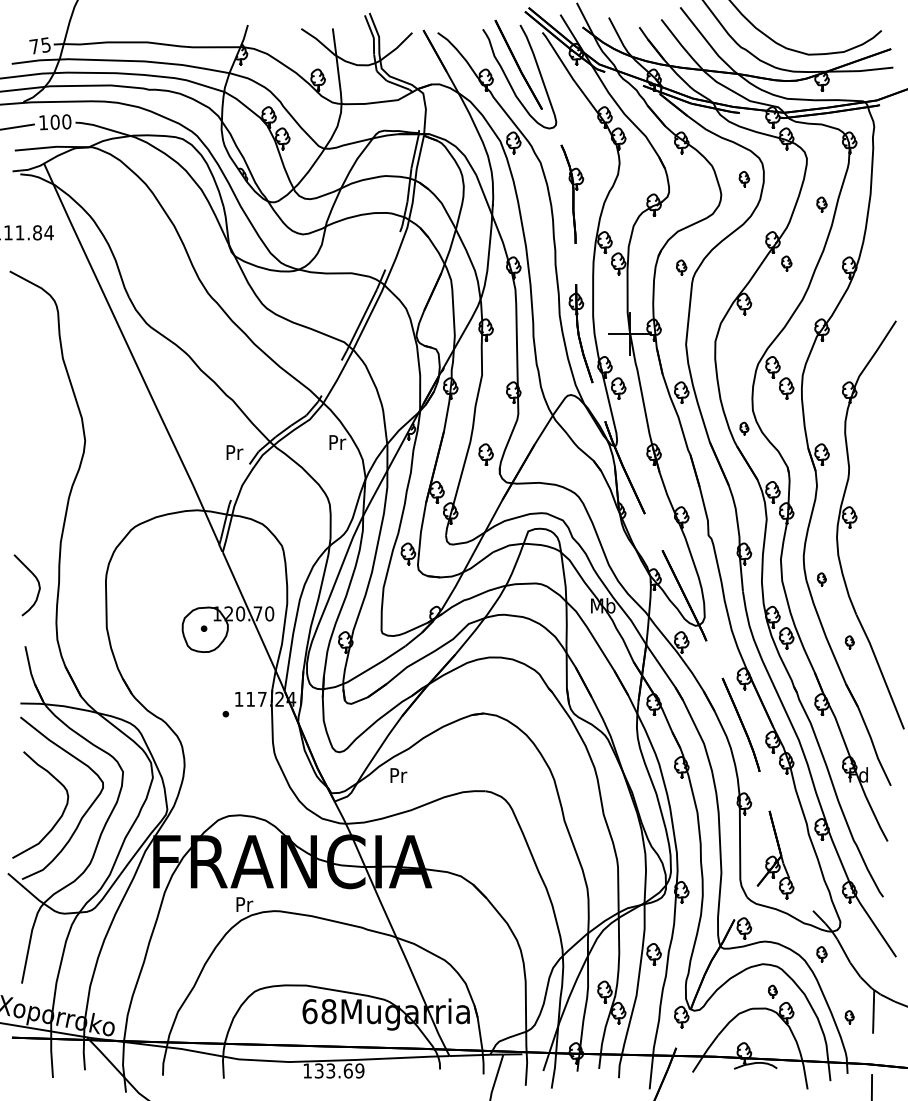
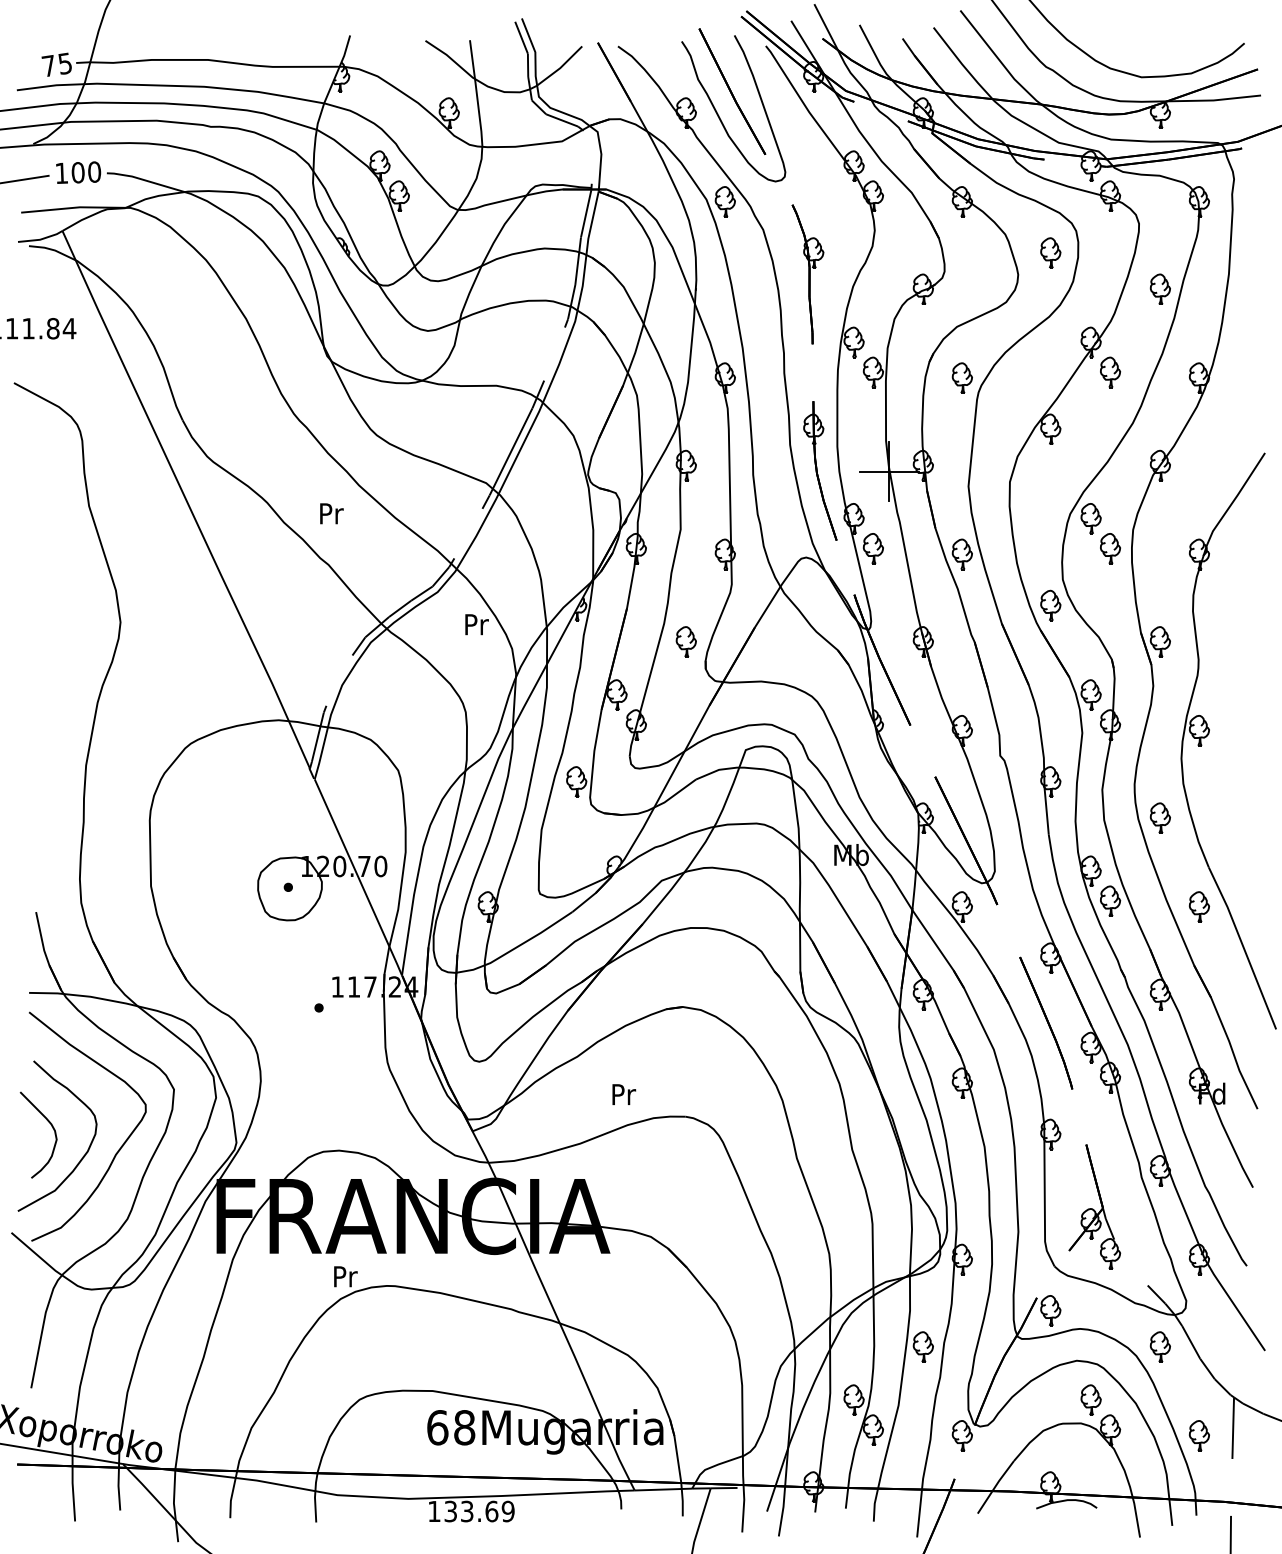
part: (744, 178) -> (1050, 252), size x1.43
part: (821, 204) -> (1159, 288), size x1.43
part: (786, 263) -> (1110, 372), size x1.43
part: (681, 267) -> (961, 377), size x1.43
part: (744, 428) -> (1050, 605), size x1.67
text: (234, 452) -> (331, 513), moved
part: (821, 579) -> (1159, 817), size x1.67
curve: (36, 580) -> (52, 1128), moved
part: (849, 642) -> (1199, 906), size x1.67
text: (399, 775) -> (624, 1094), moved
part: (821, 954) -> (1159, 1346), size x1.43
part: (772, 991) -> (1090, 1399), size x1.67
part: (849, 1017) -> (1199, 1435), size x1.67

